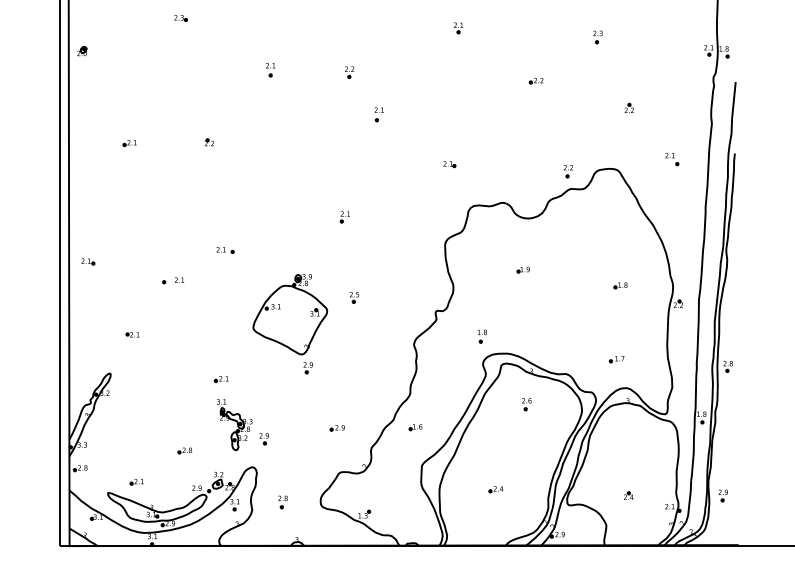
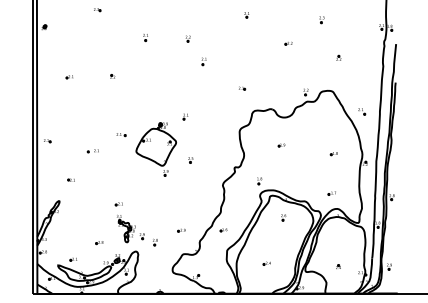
part: (673, 158) -> (362, 111), moved
part: (288, 324) -> (155, 149), moved
part: (283, 502) -> (155, 242), moved

